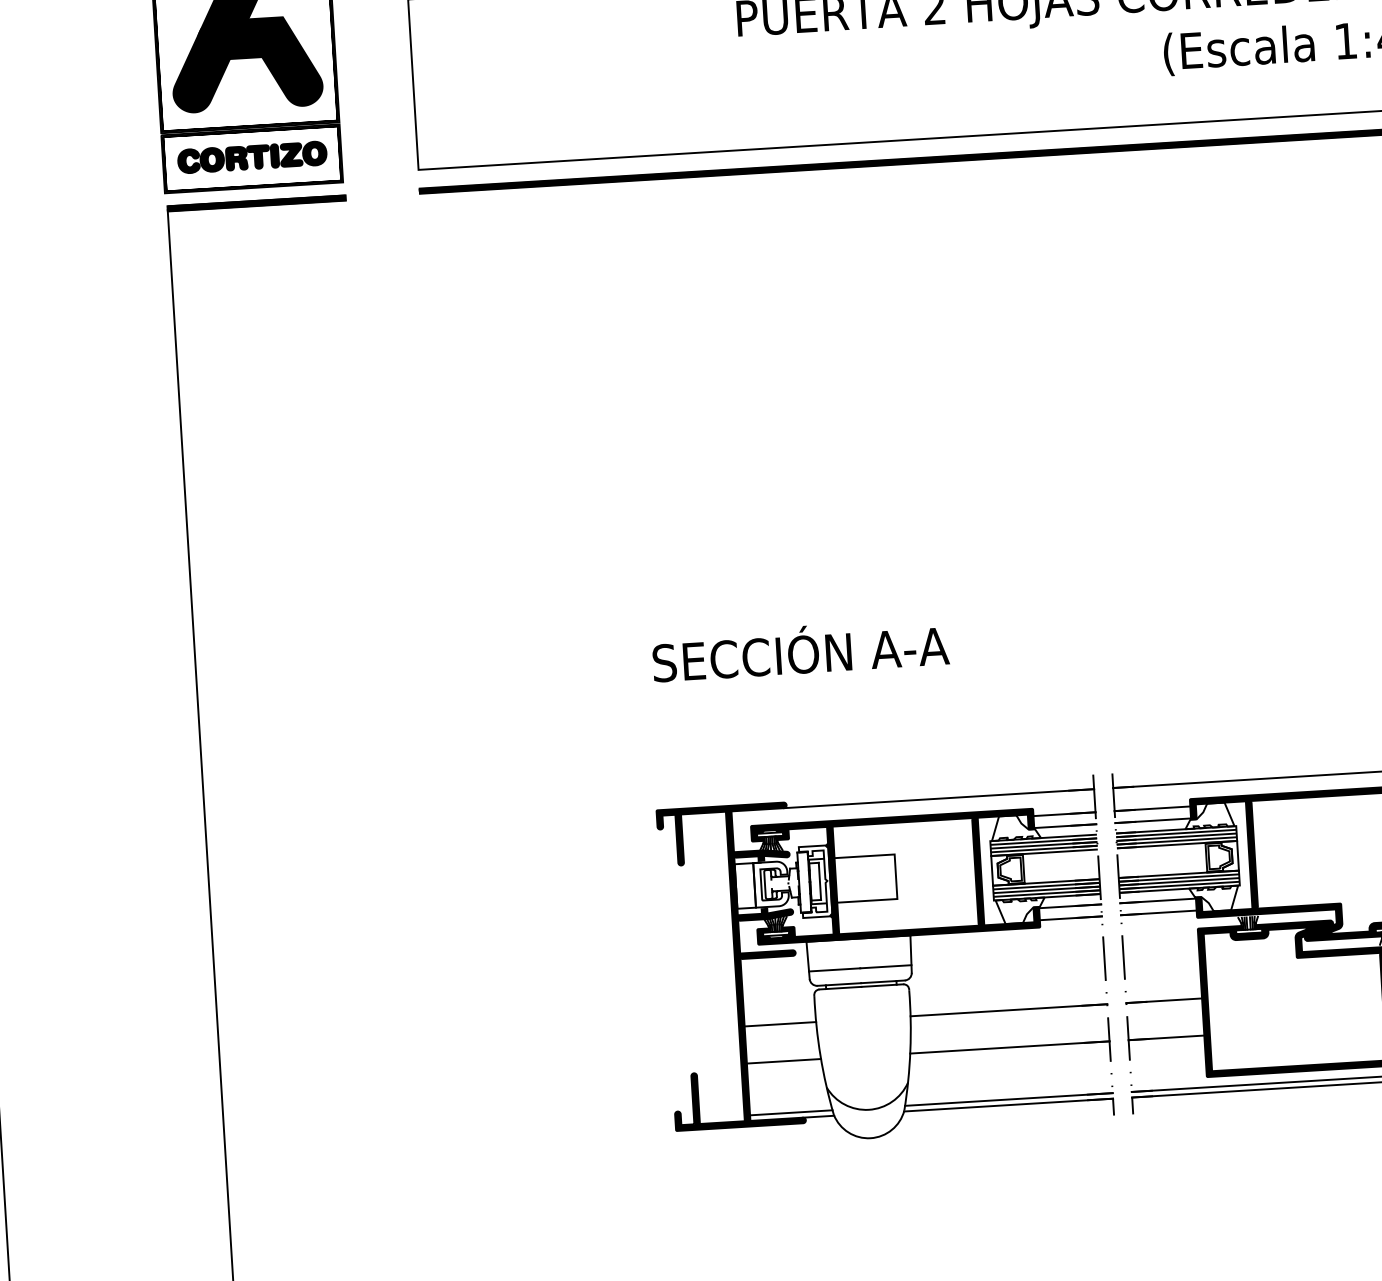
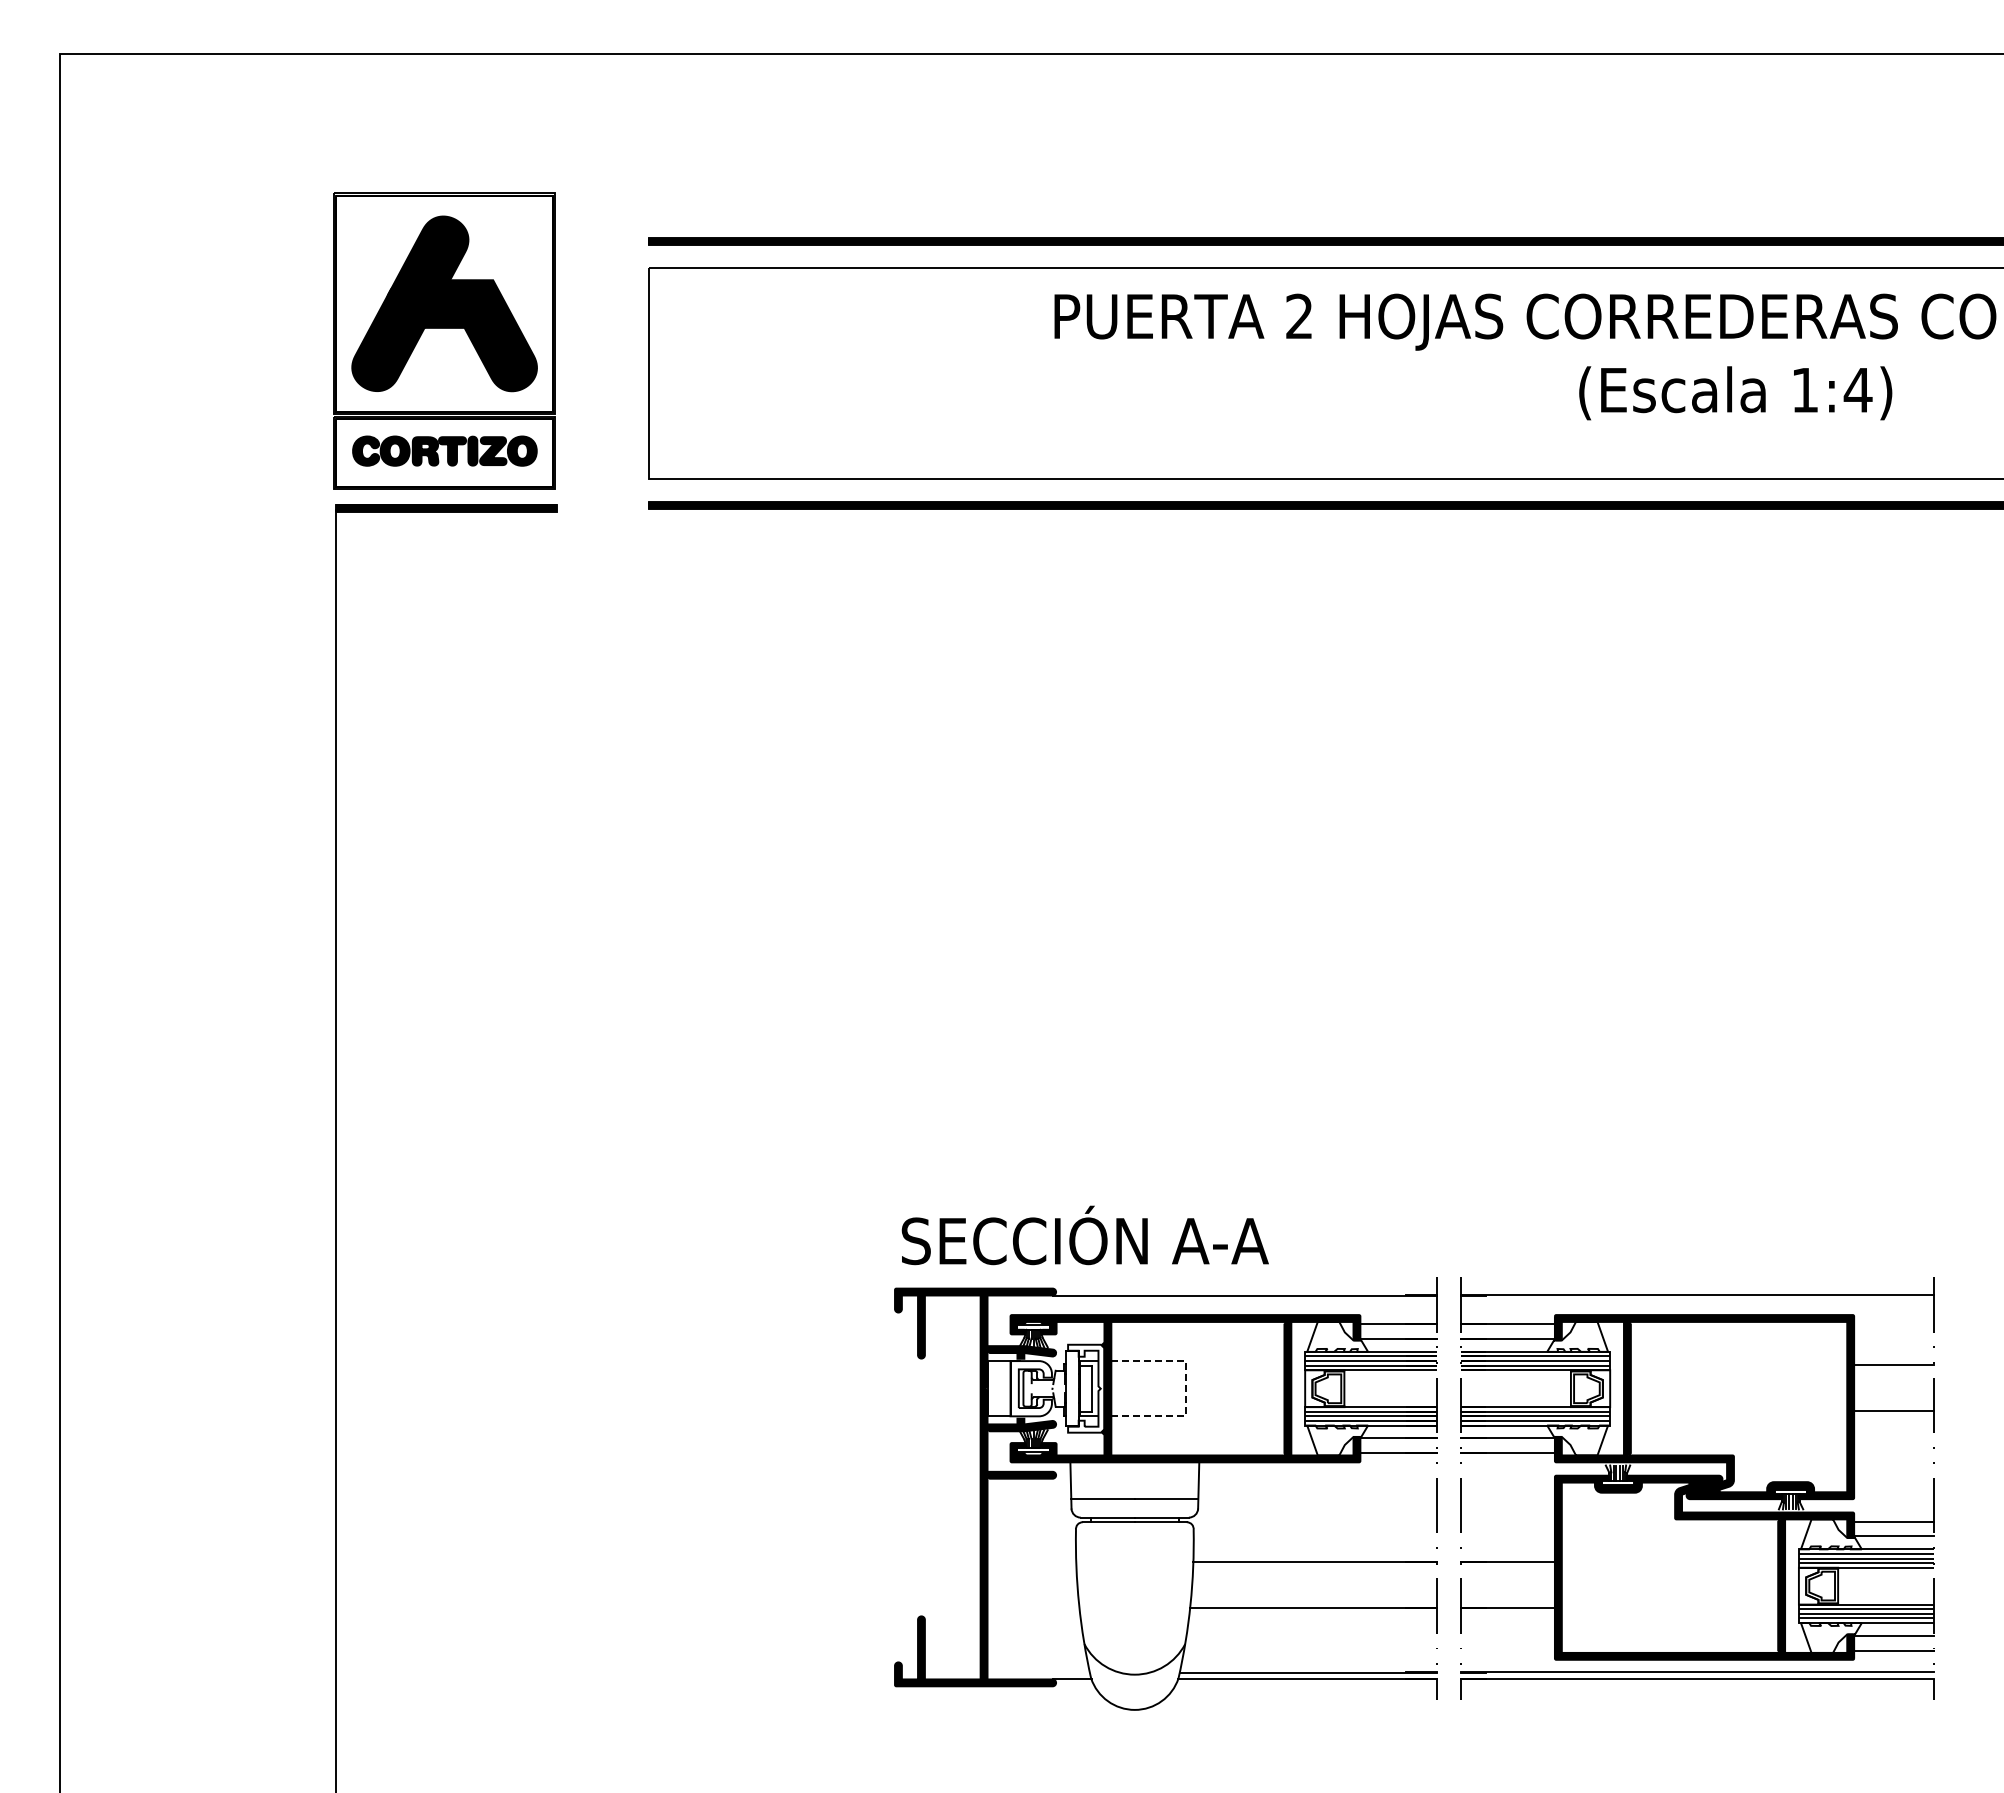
text: (800, 650) -> (1084, 1235), moved
line: (895, 876) -> (1185, 1388), solid -> dashed
line: (780, 1024) -> (1031, 1562), removed
line: (783, 1061) -> (1033, 1608), removed
line: (791, 1112) -> (1038, 1672), removed

